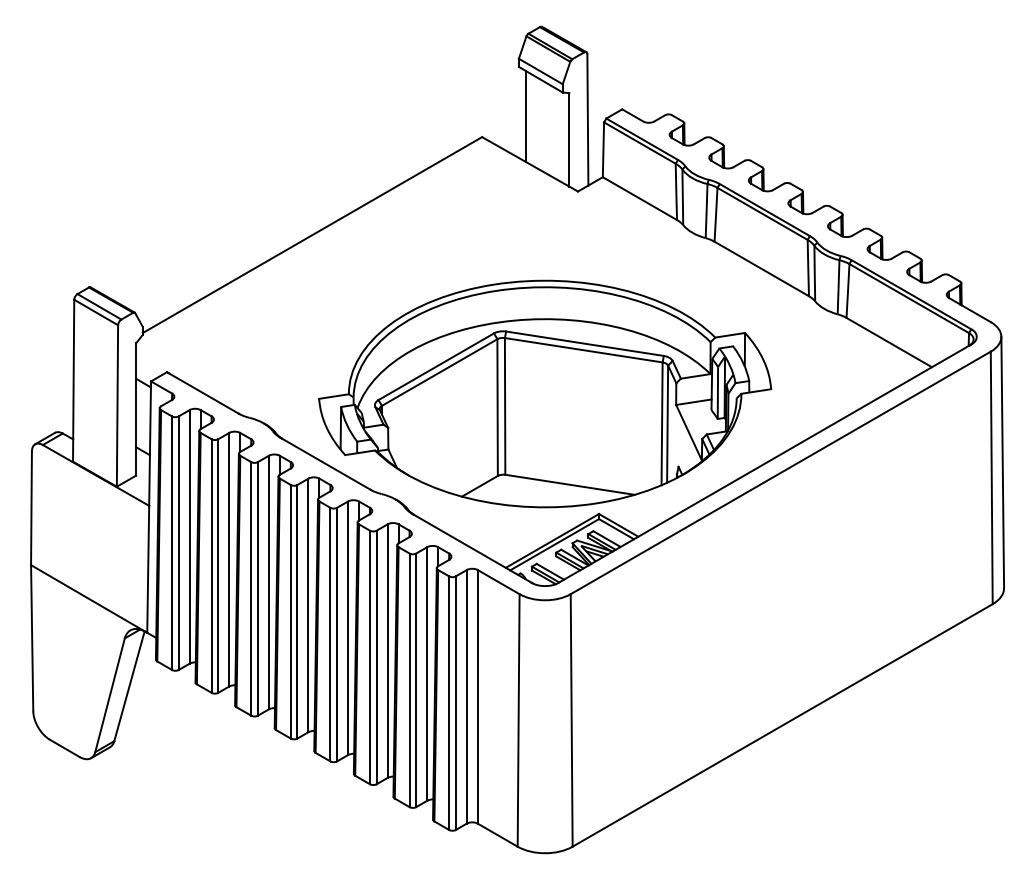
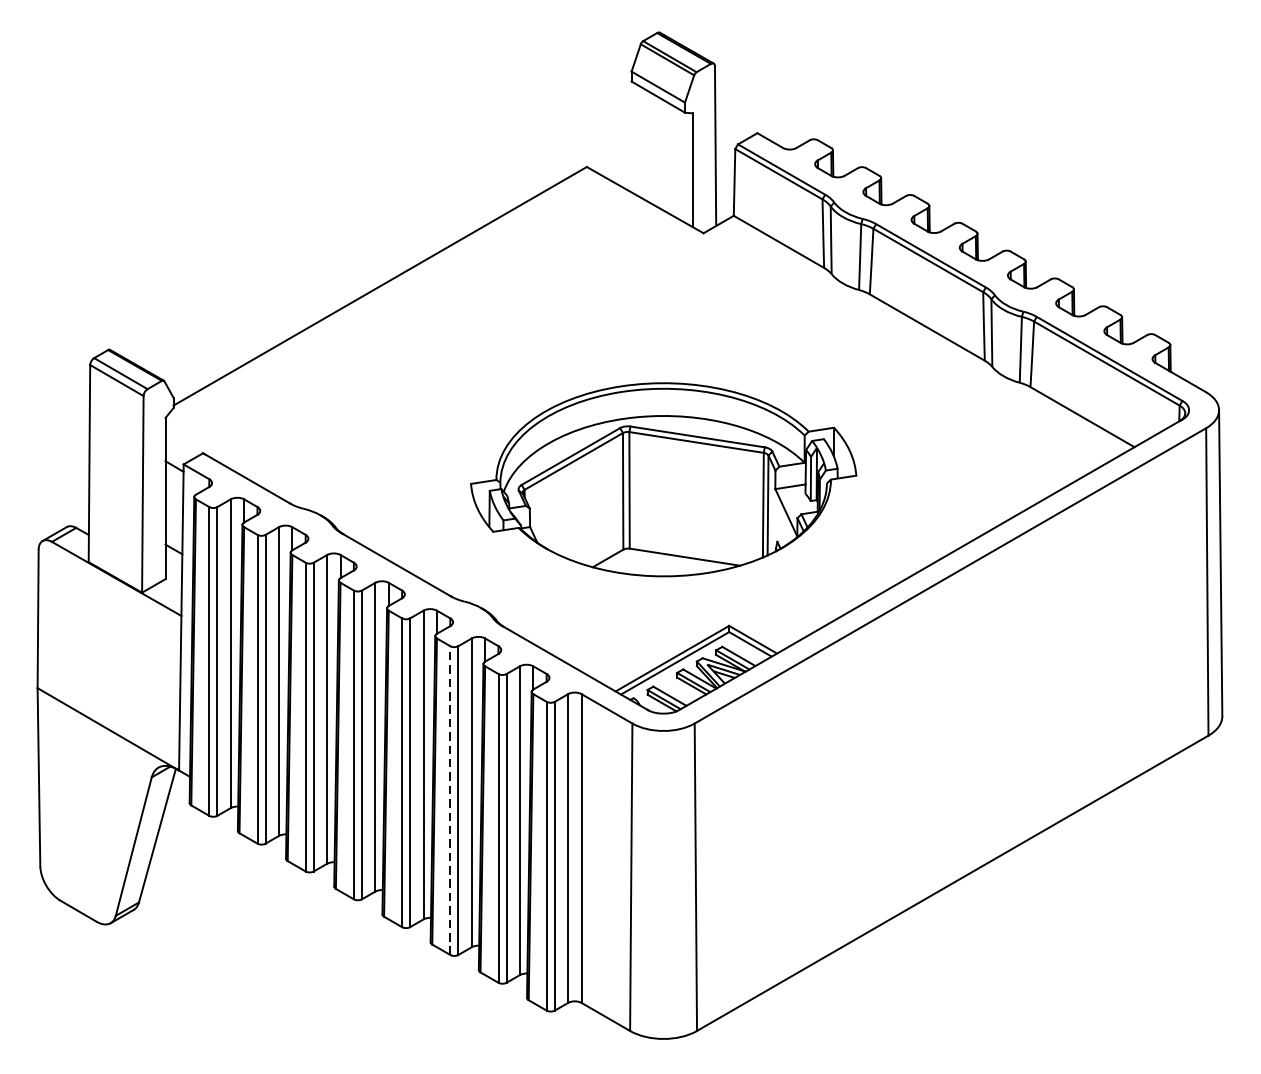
line: (525, 115) -> (639, 140), removed
part: (545, 393) -> (663, 479), size x0.7
line: (370, 657) -> (450, 800), solid -> dashed

